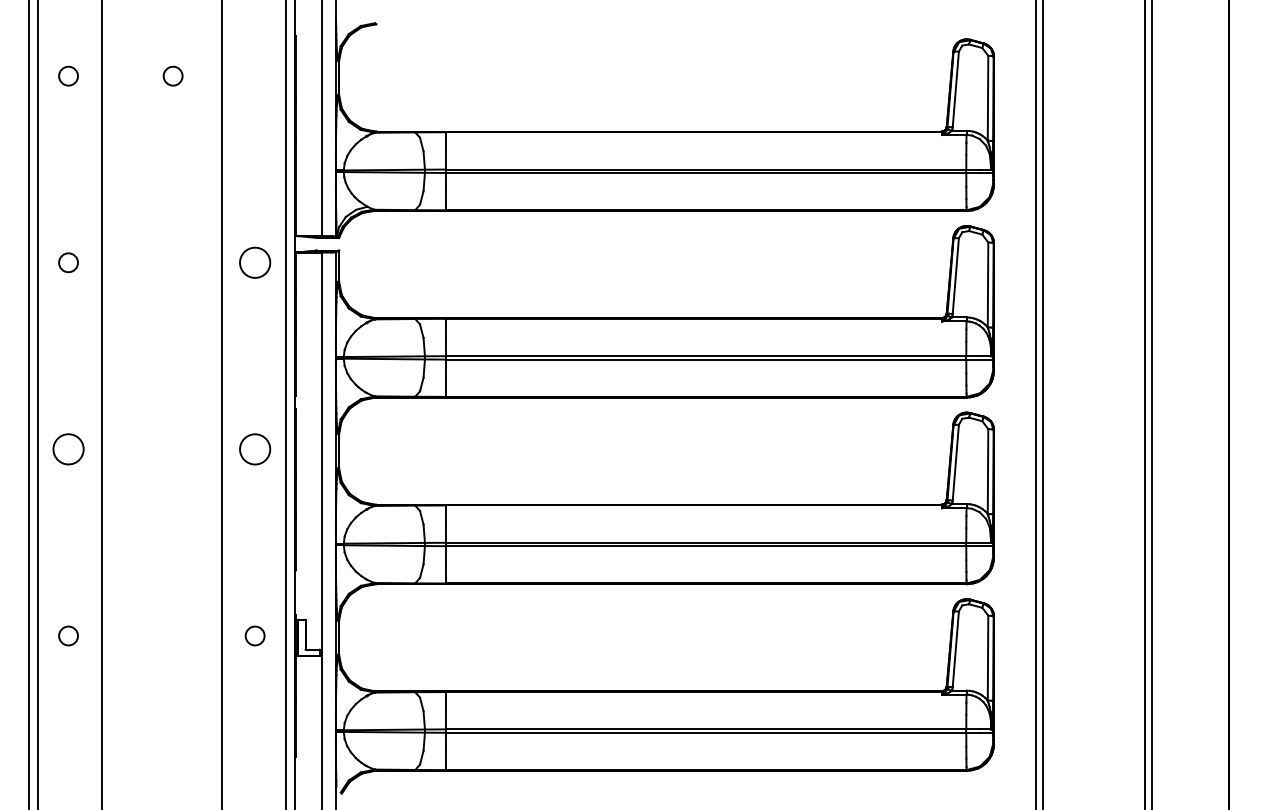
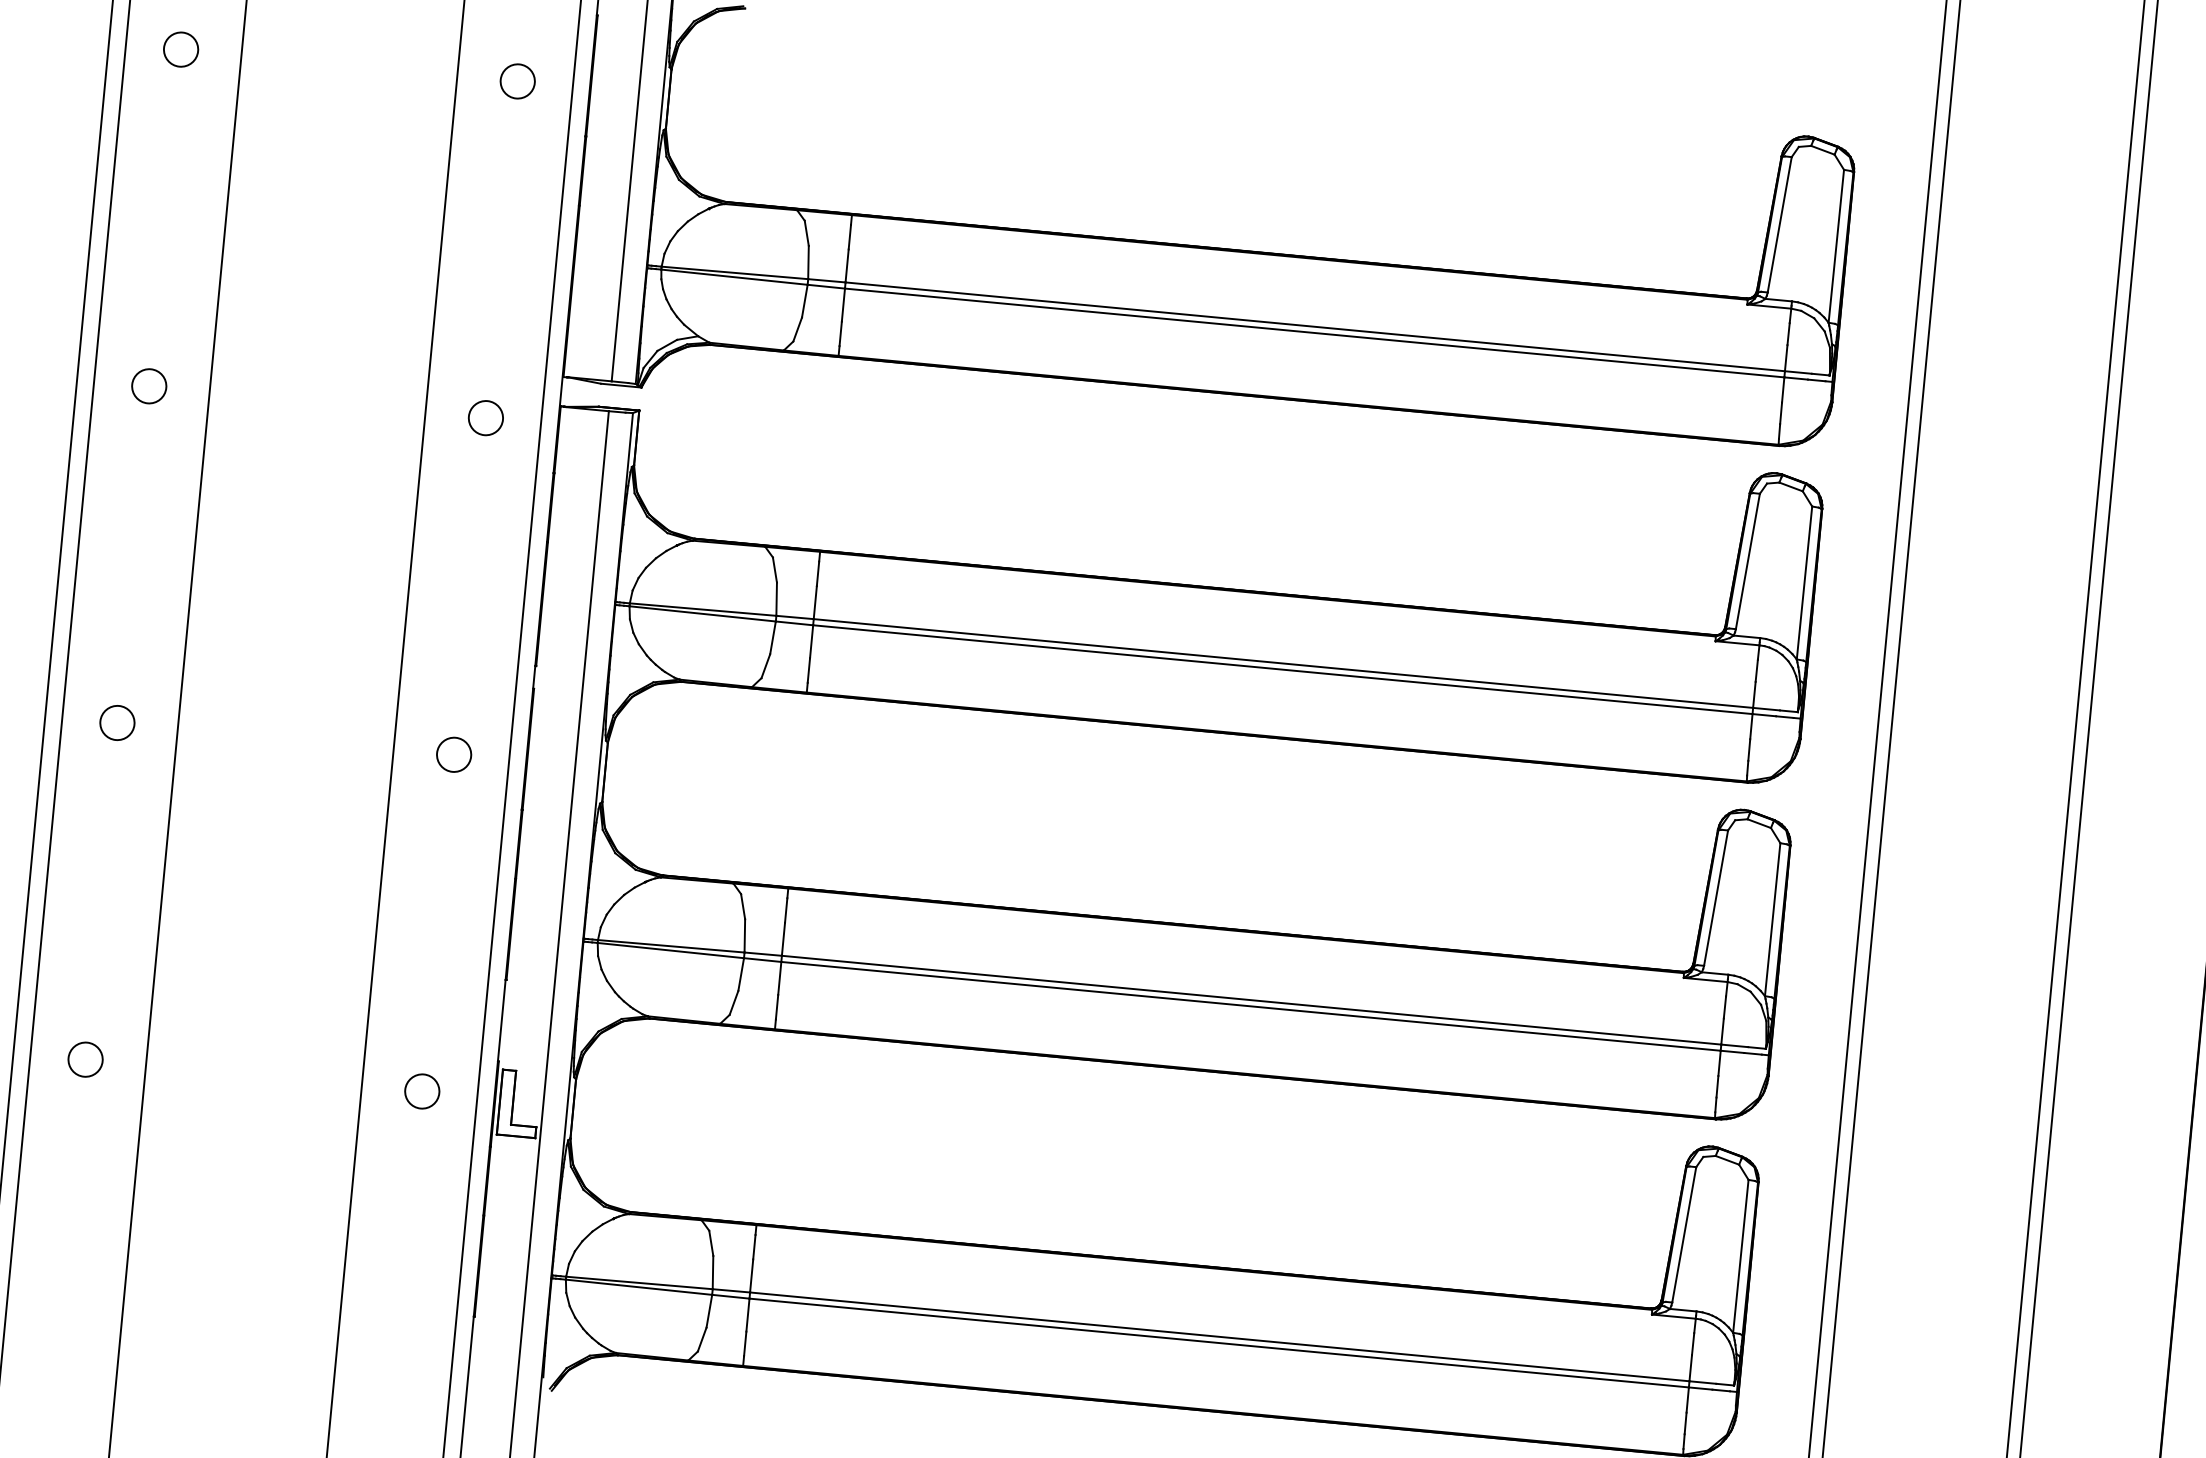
circle: (172, 75) -> (516, 80), moved
circle: (254, 262) -> (484, 417), size x0.62
circle: (254, 448) -> (453, 753), size x0.62
circle: (68, 449) -> (117, 723), size x0.62

